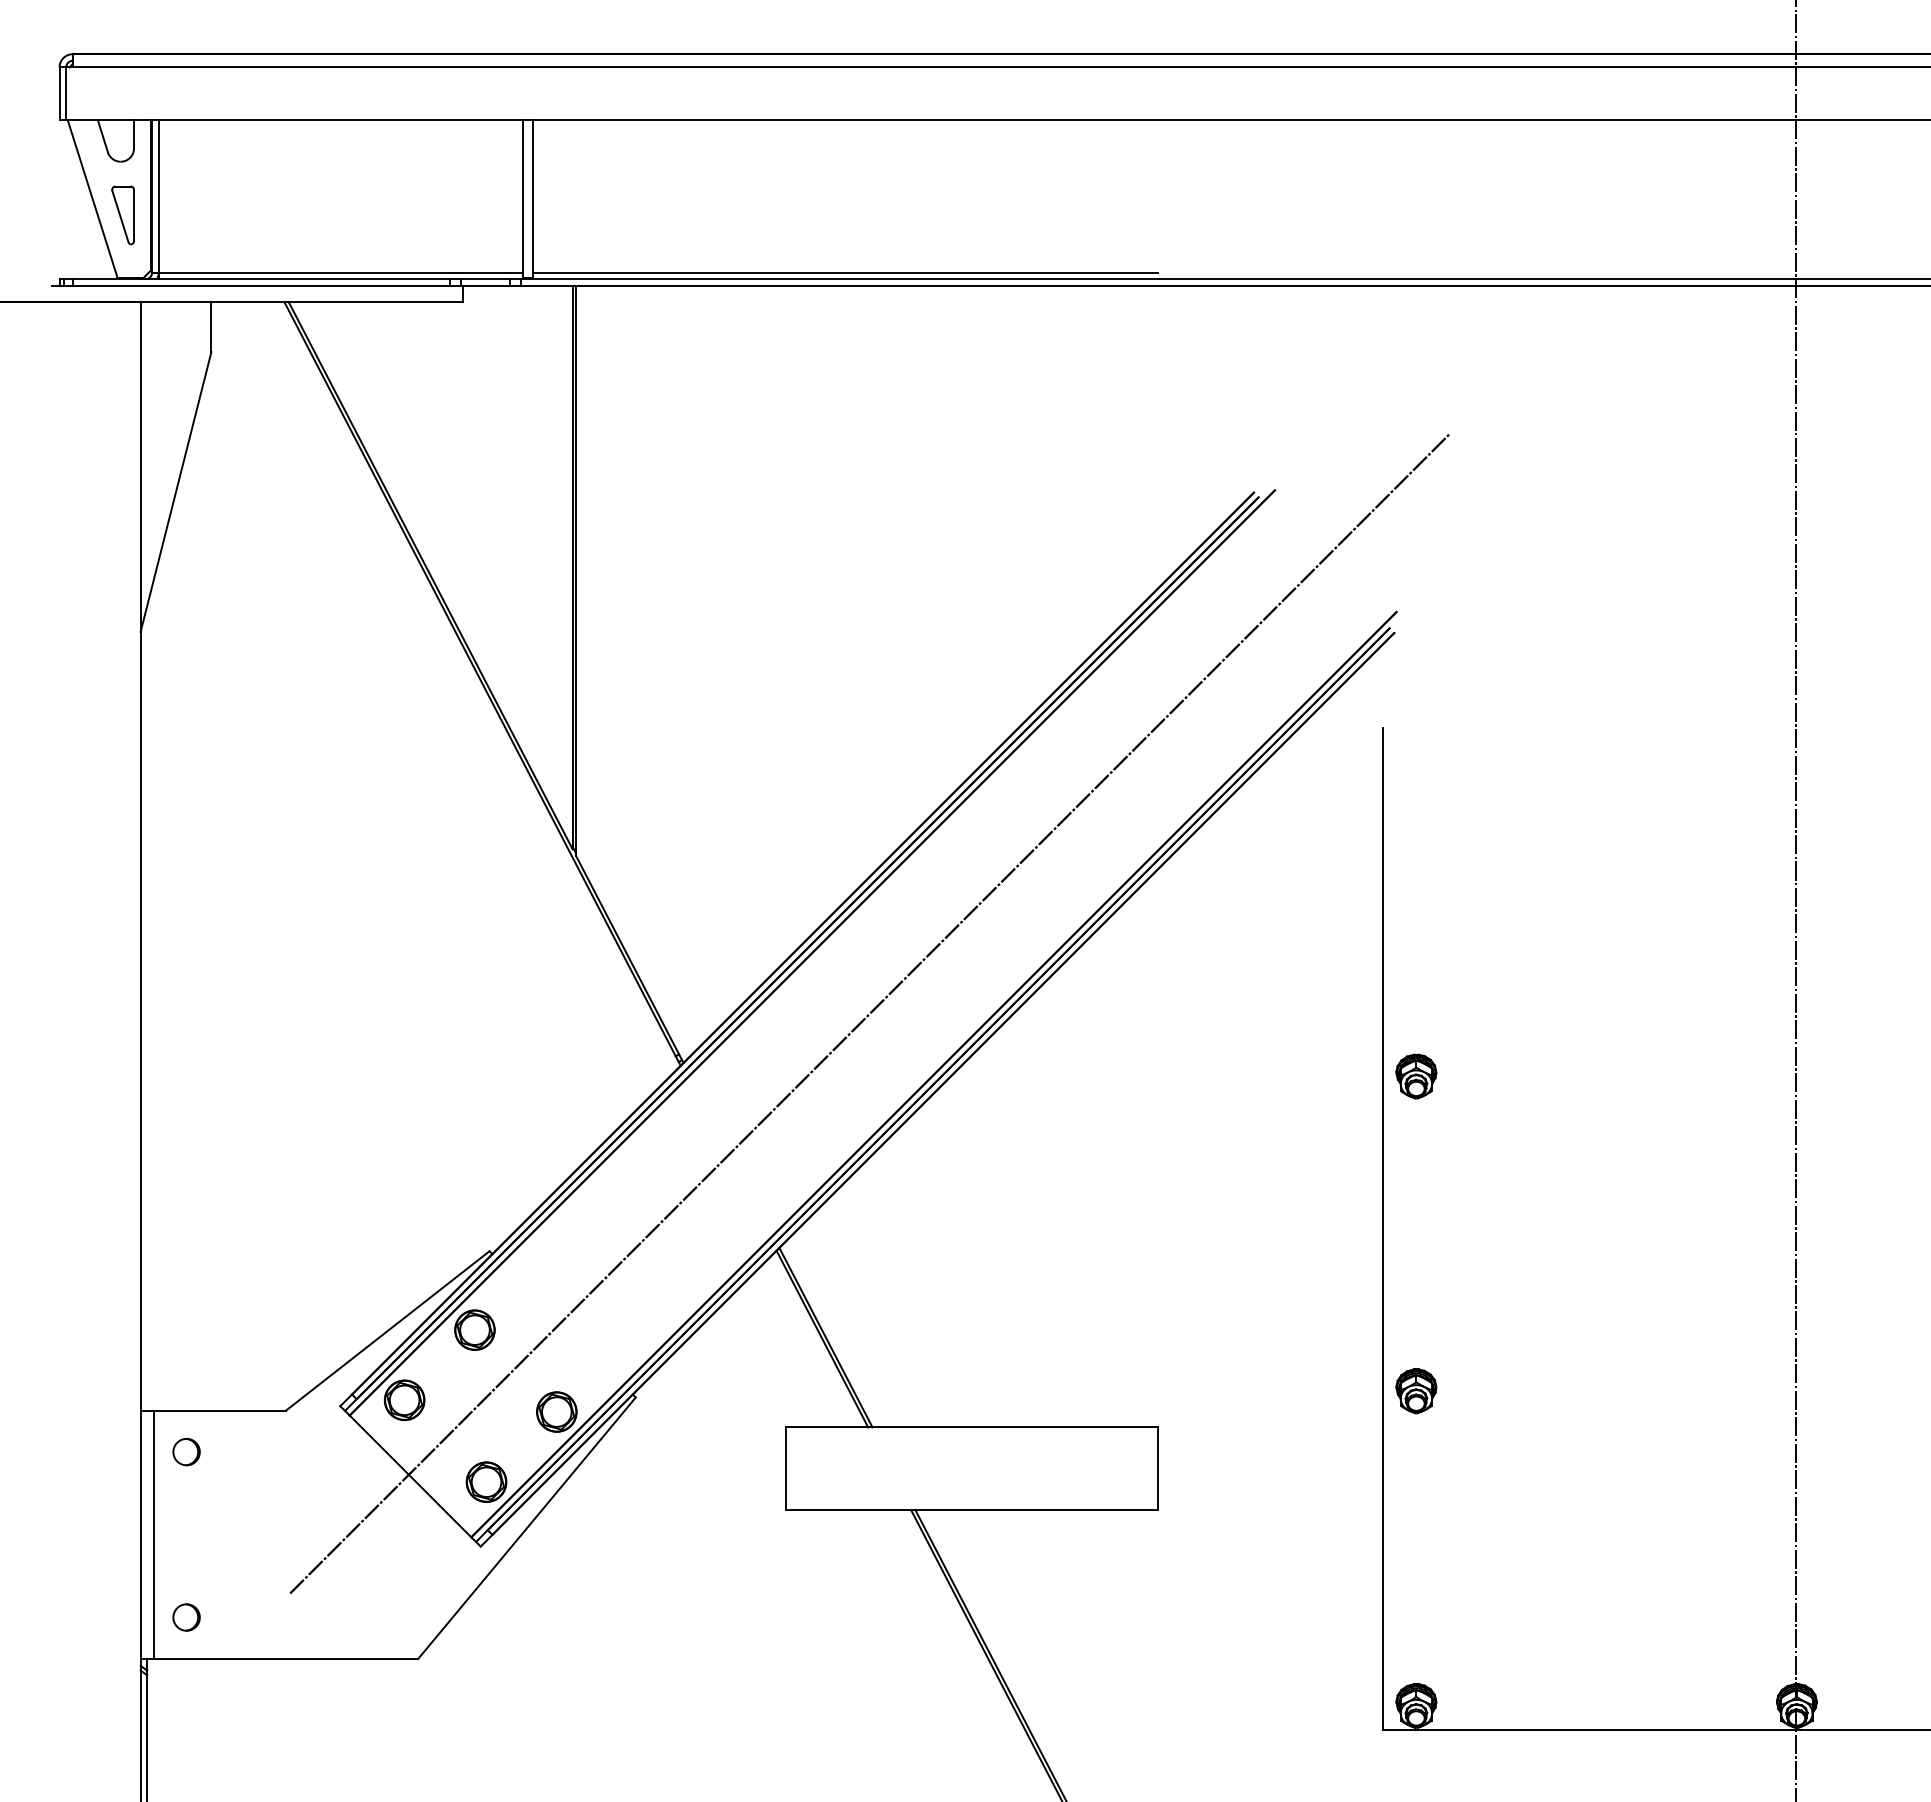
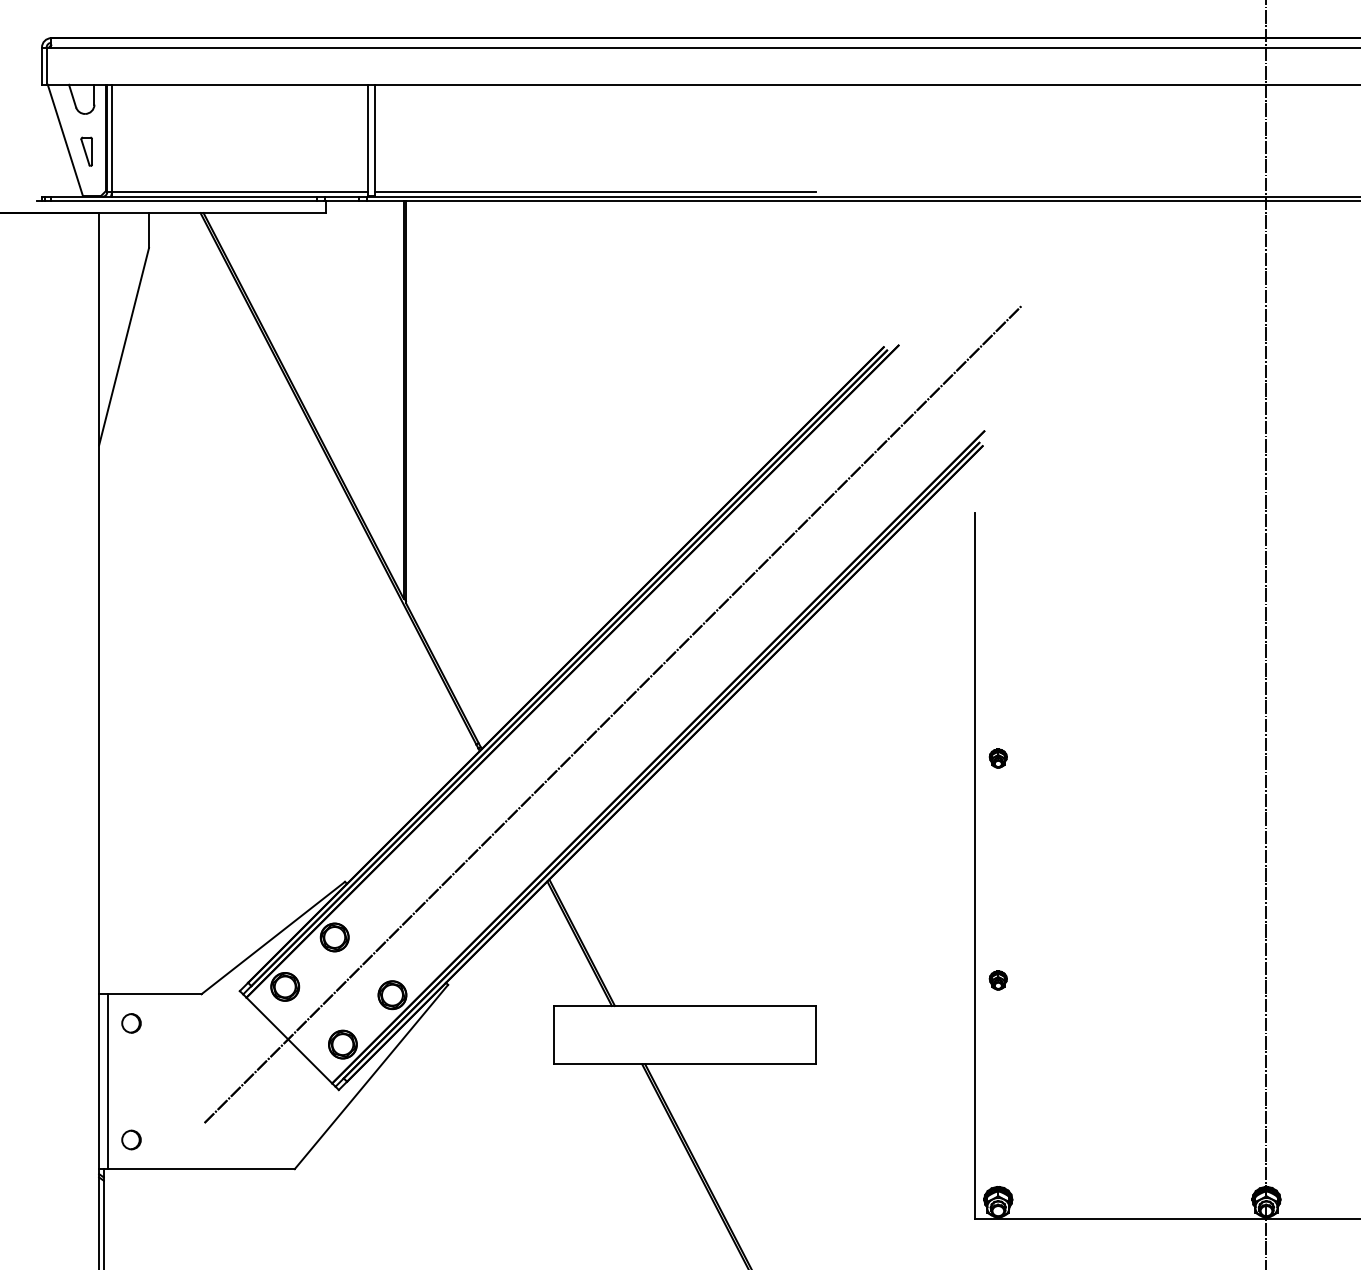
part: (122, 215) -> (86, 151), size x0.7
part: (1416, 1076) -> (998, 758), size x0.6
part: (1416, 1391) -> (998, 980), size x0.6

